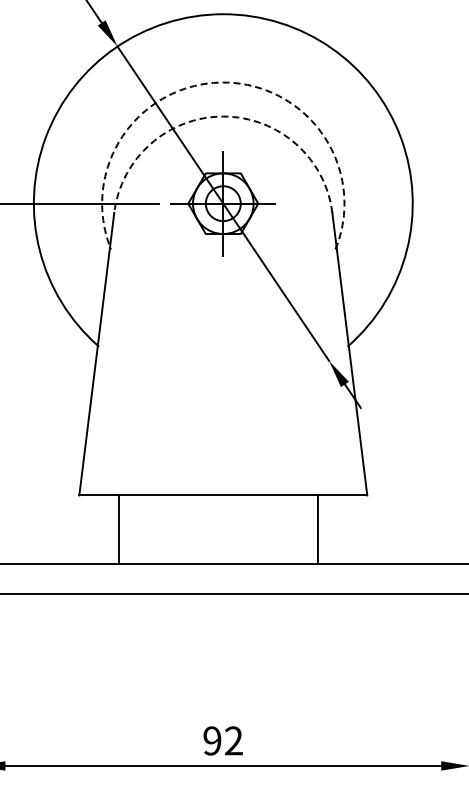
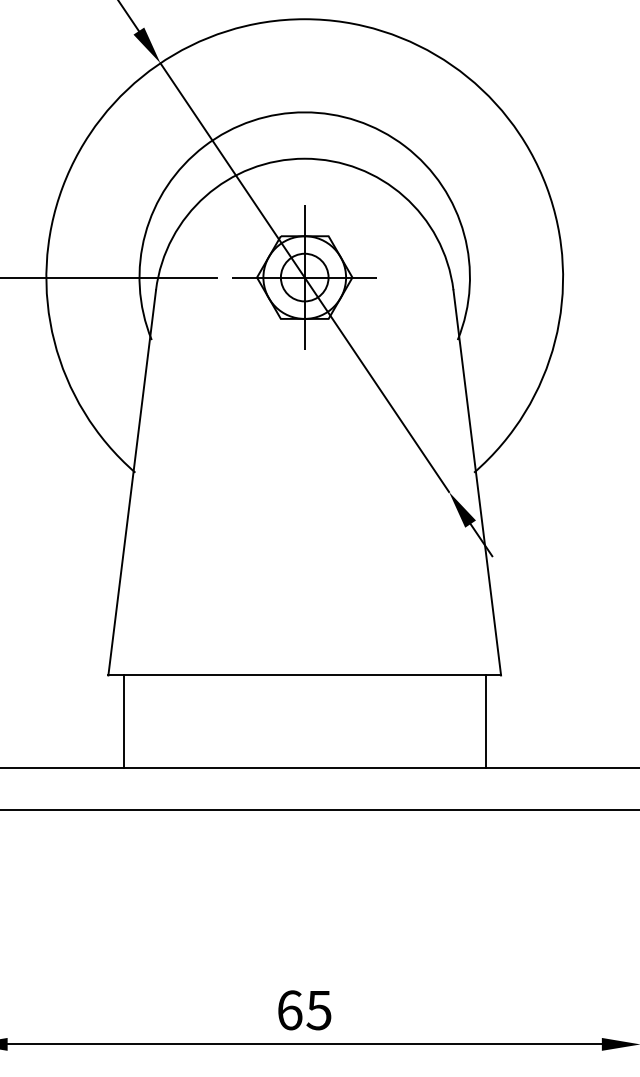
arc: (223, 82) -> (304, 112), dashed -> solid
arc: (223, 116) -> (304, 158), dashed -> solid
line: (118, 529) -> (123, 721), moved
line: (317, 529) -> (485, 721), moved
text: (222, 740) -> (303, 1009), 92 -> 65

